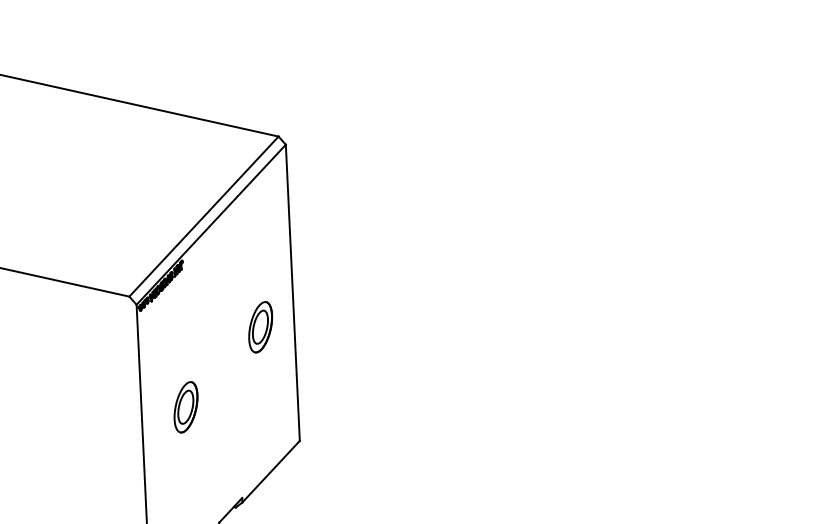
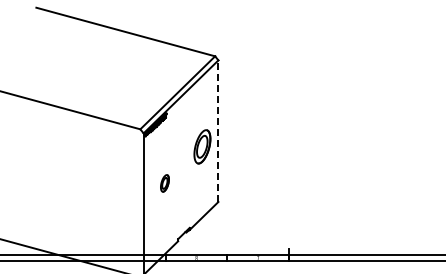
line: (293, 293) -> (218, 131), solid -> dashed
part: (258, 326) -> (201, 146), size x1.4
part: (185, 407) -> (164, 183), size x0.7

